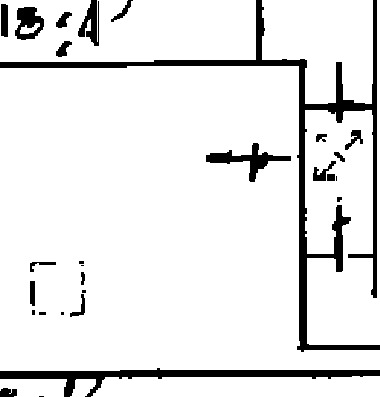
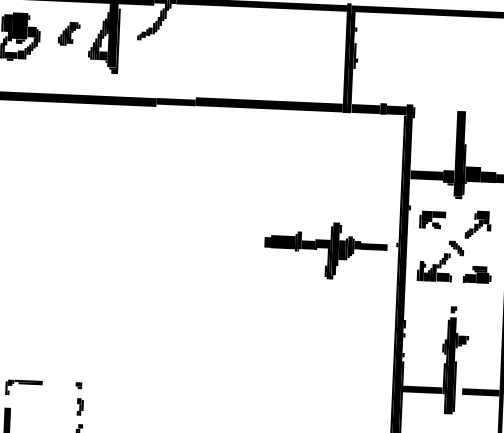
part: (63, 48) -> (66, 74), removed
part: (321, 137) -> (432, 219), size x1.67
part: (354, 174) -> (477, 274), added

